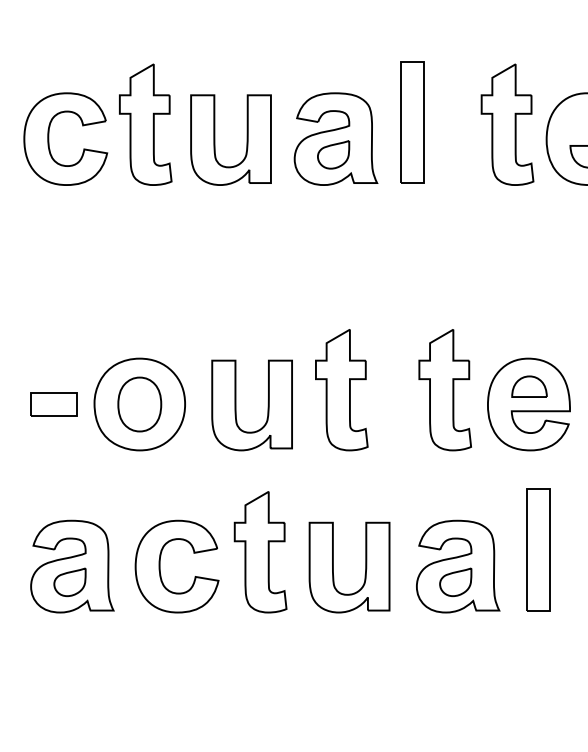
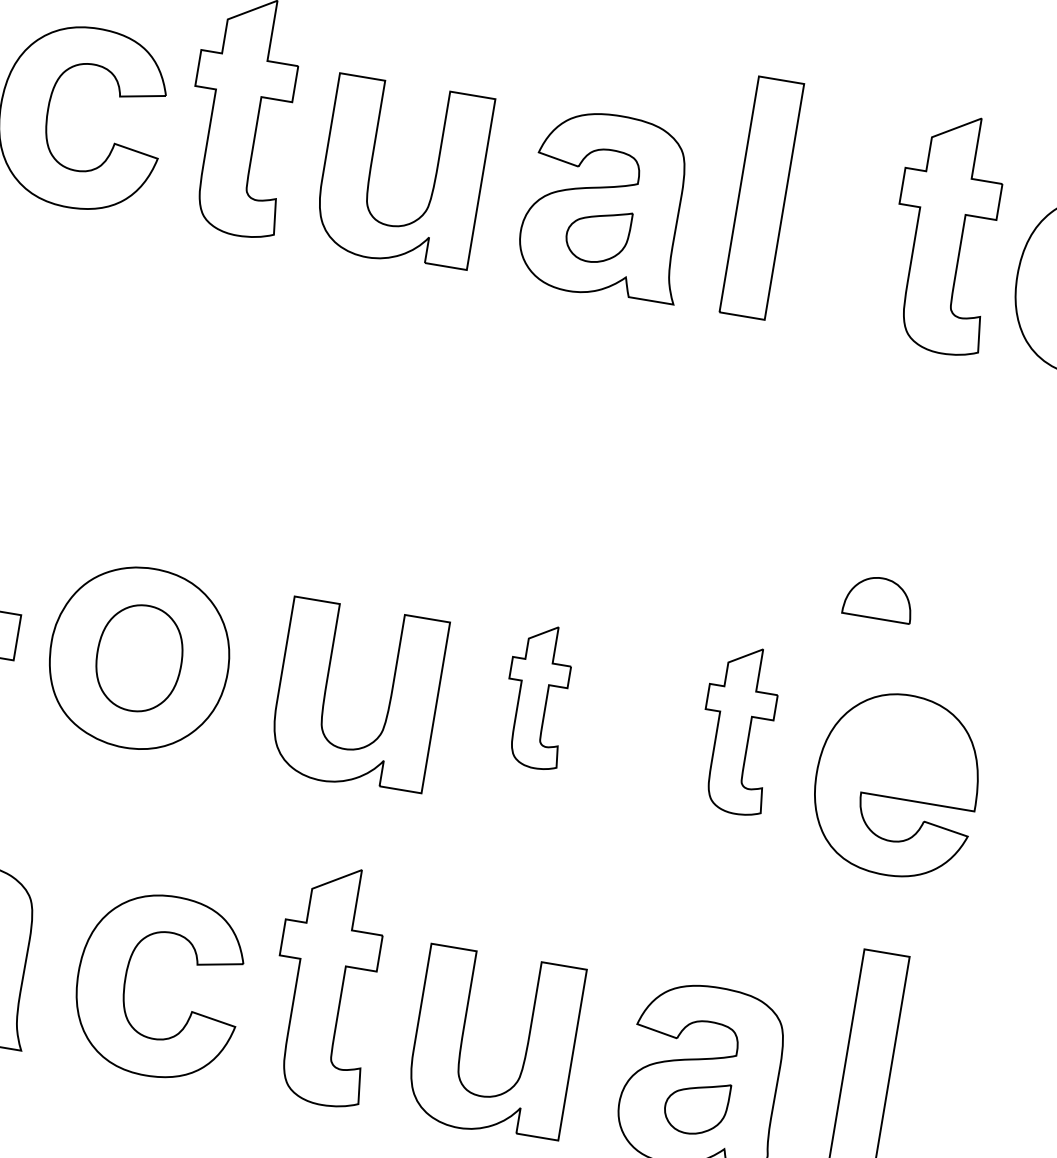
part: (529, 386) -> (879, 597), moved
part: (341, 390) -> (536, 696), size x0.6
part: (444, 390) -> (737, 730), size x0.7

